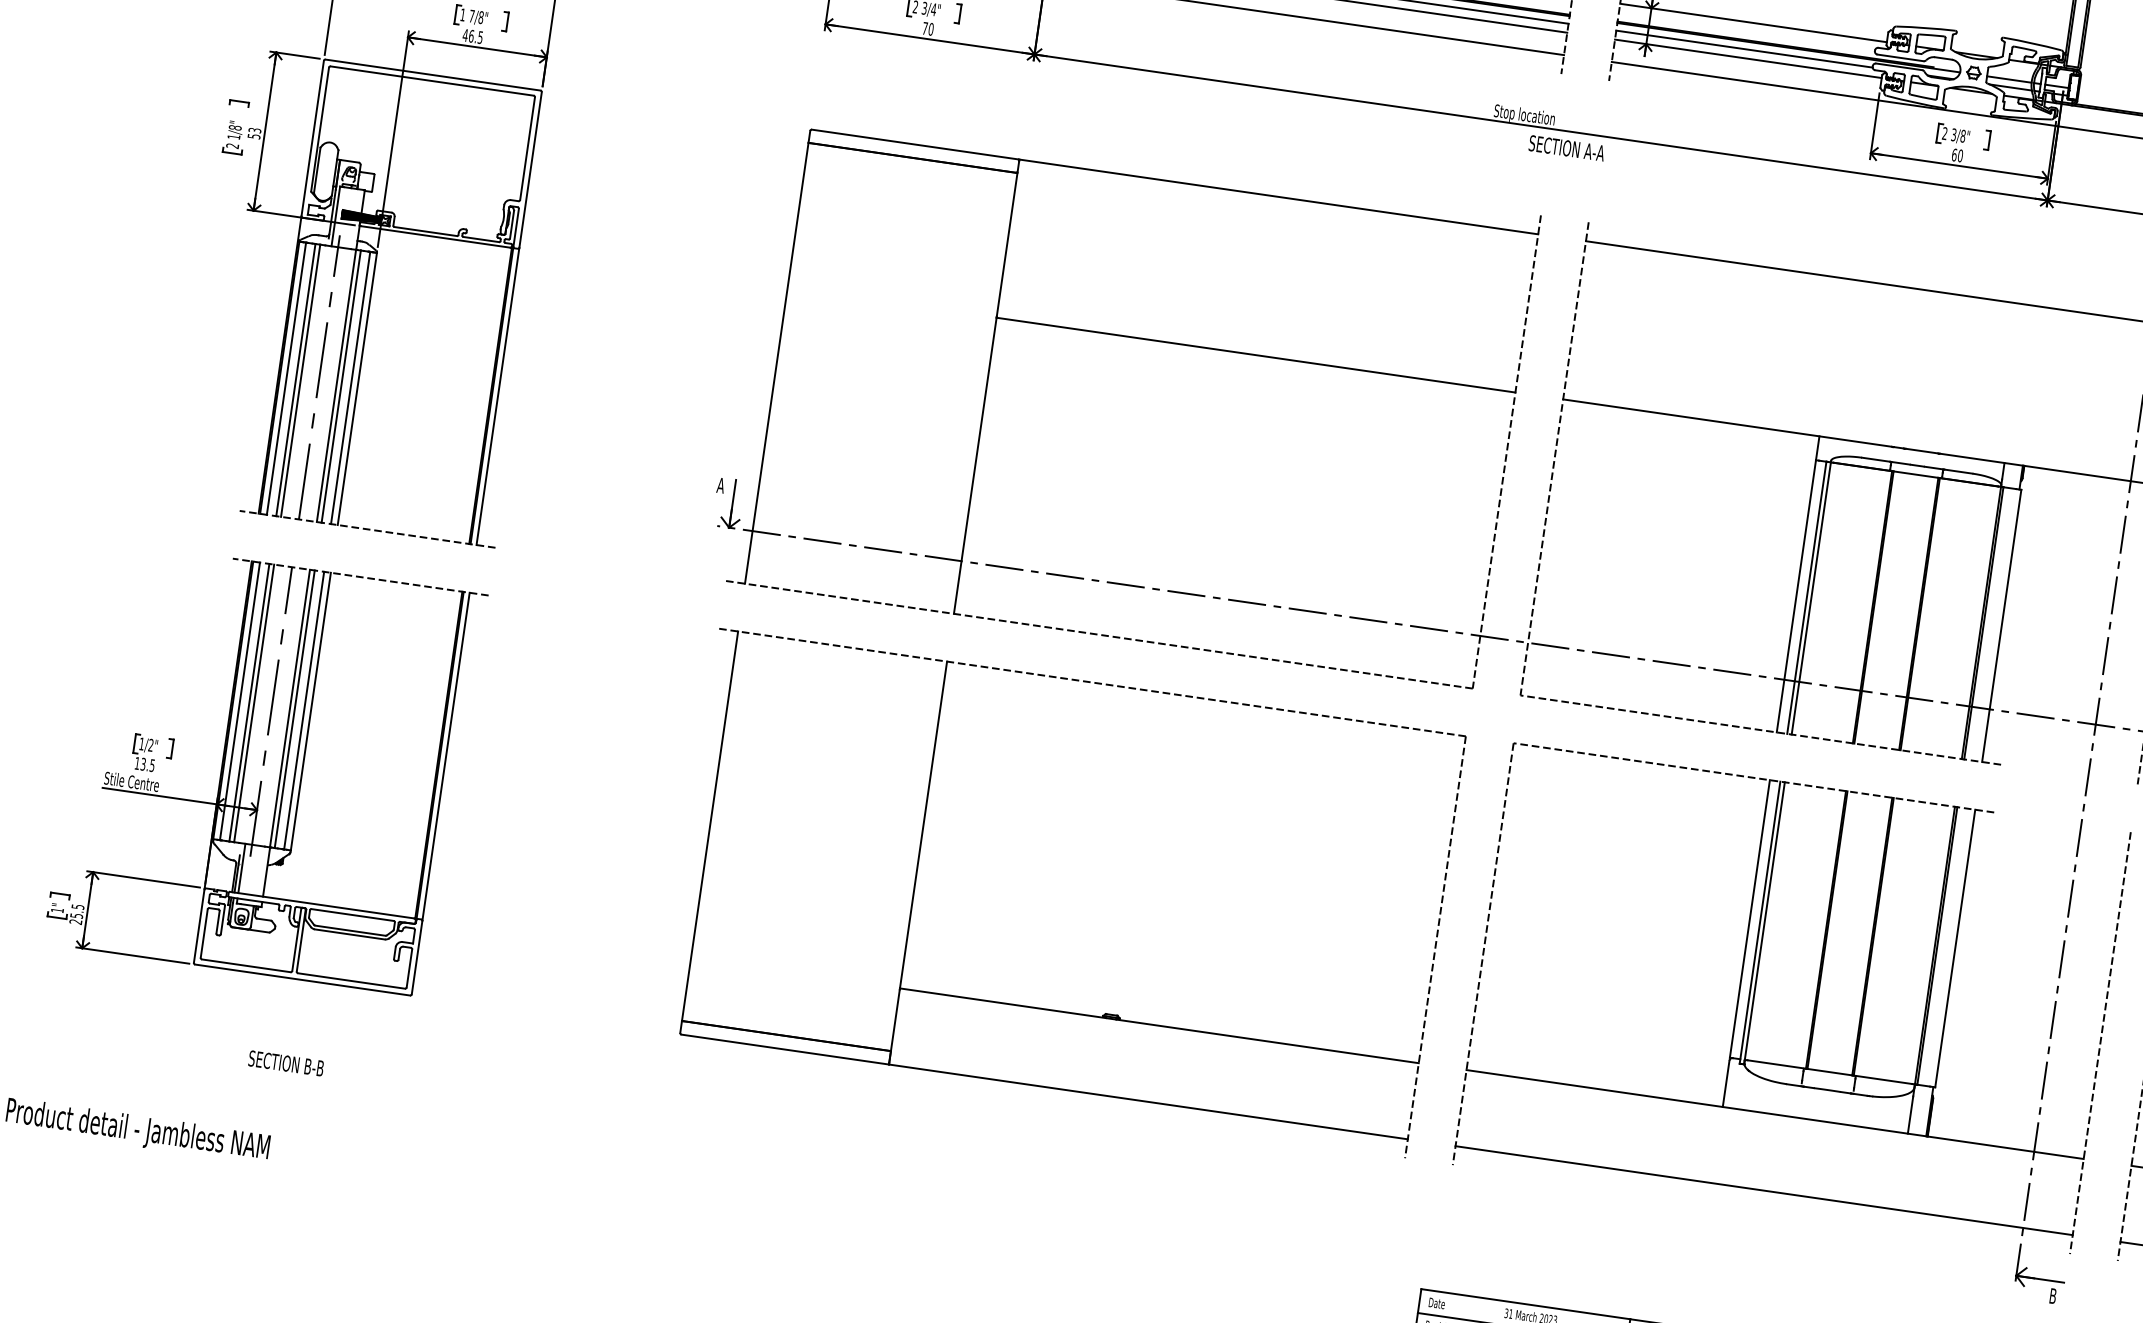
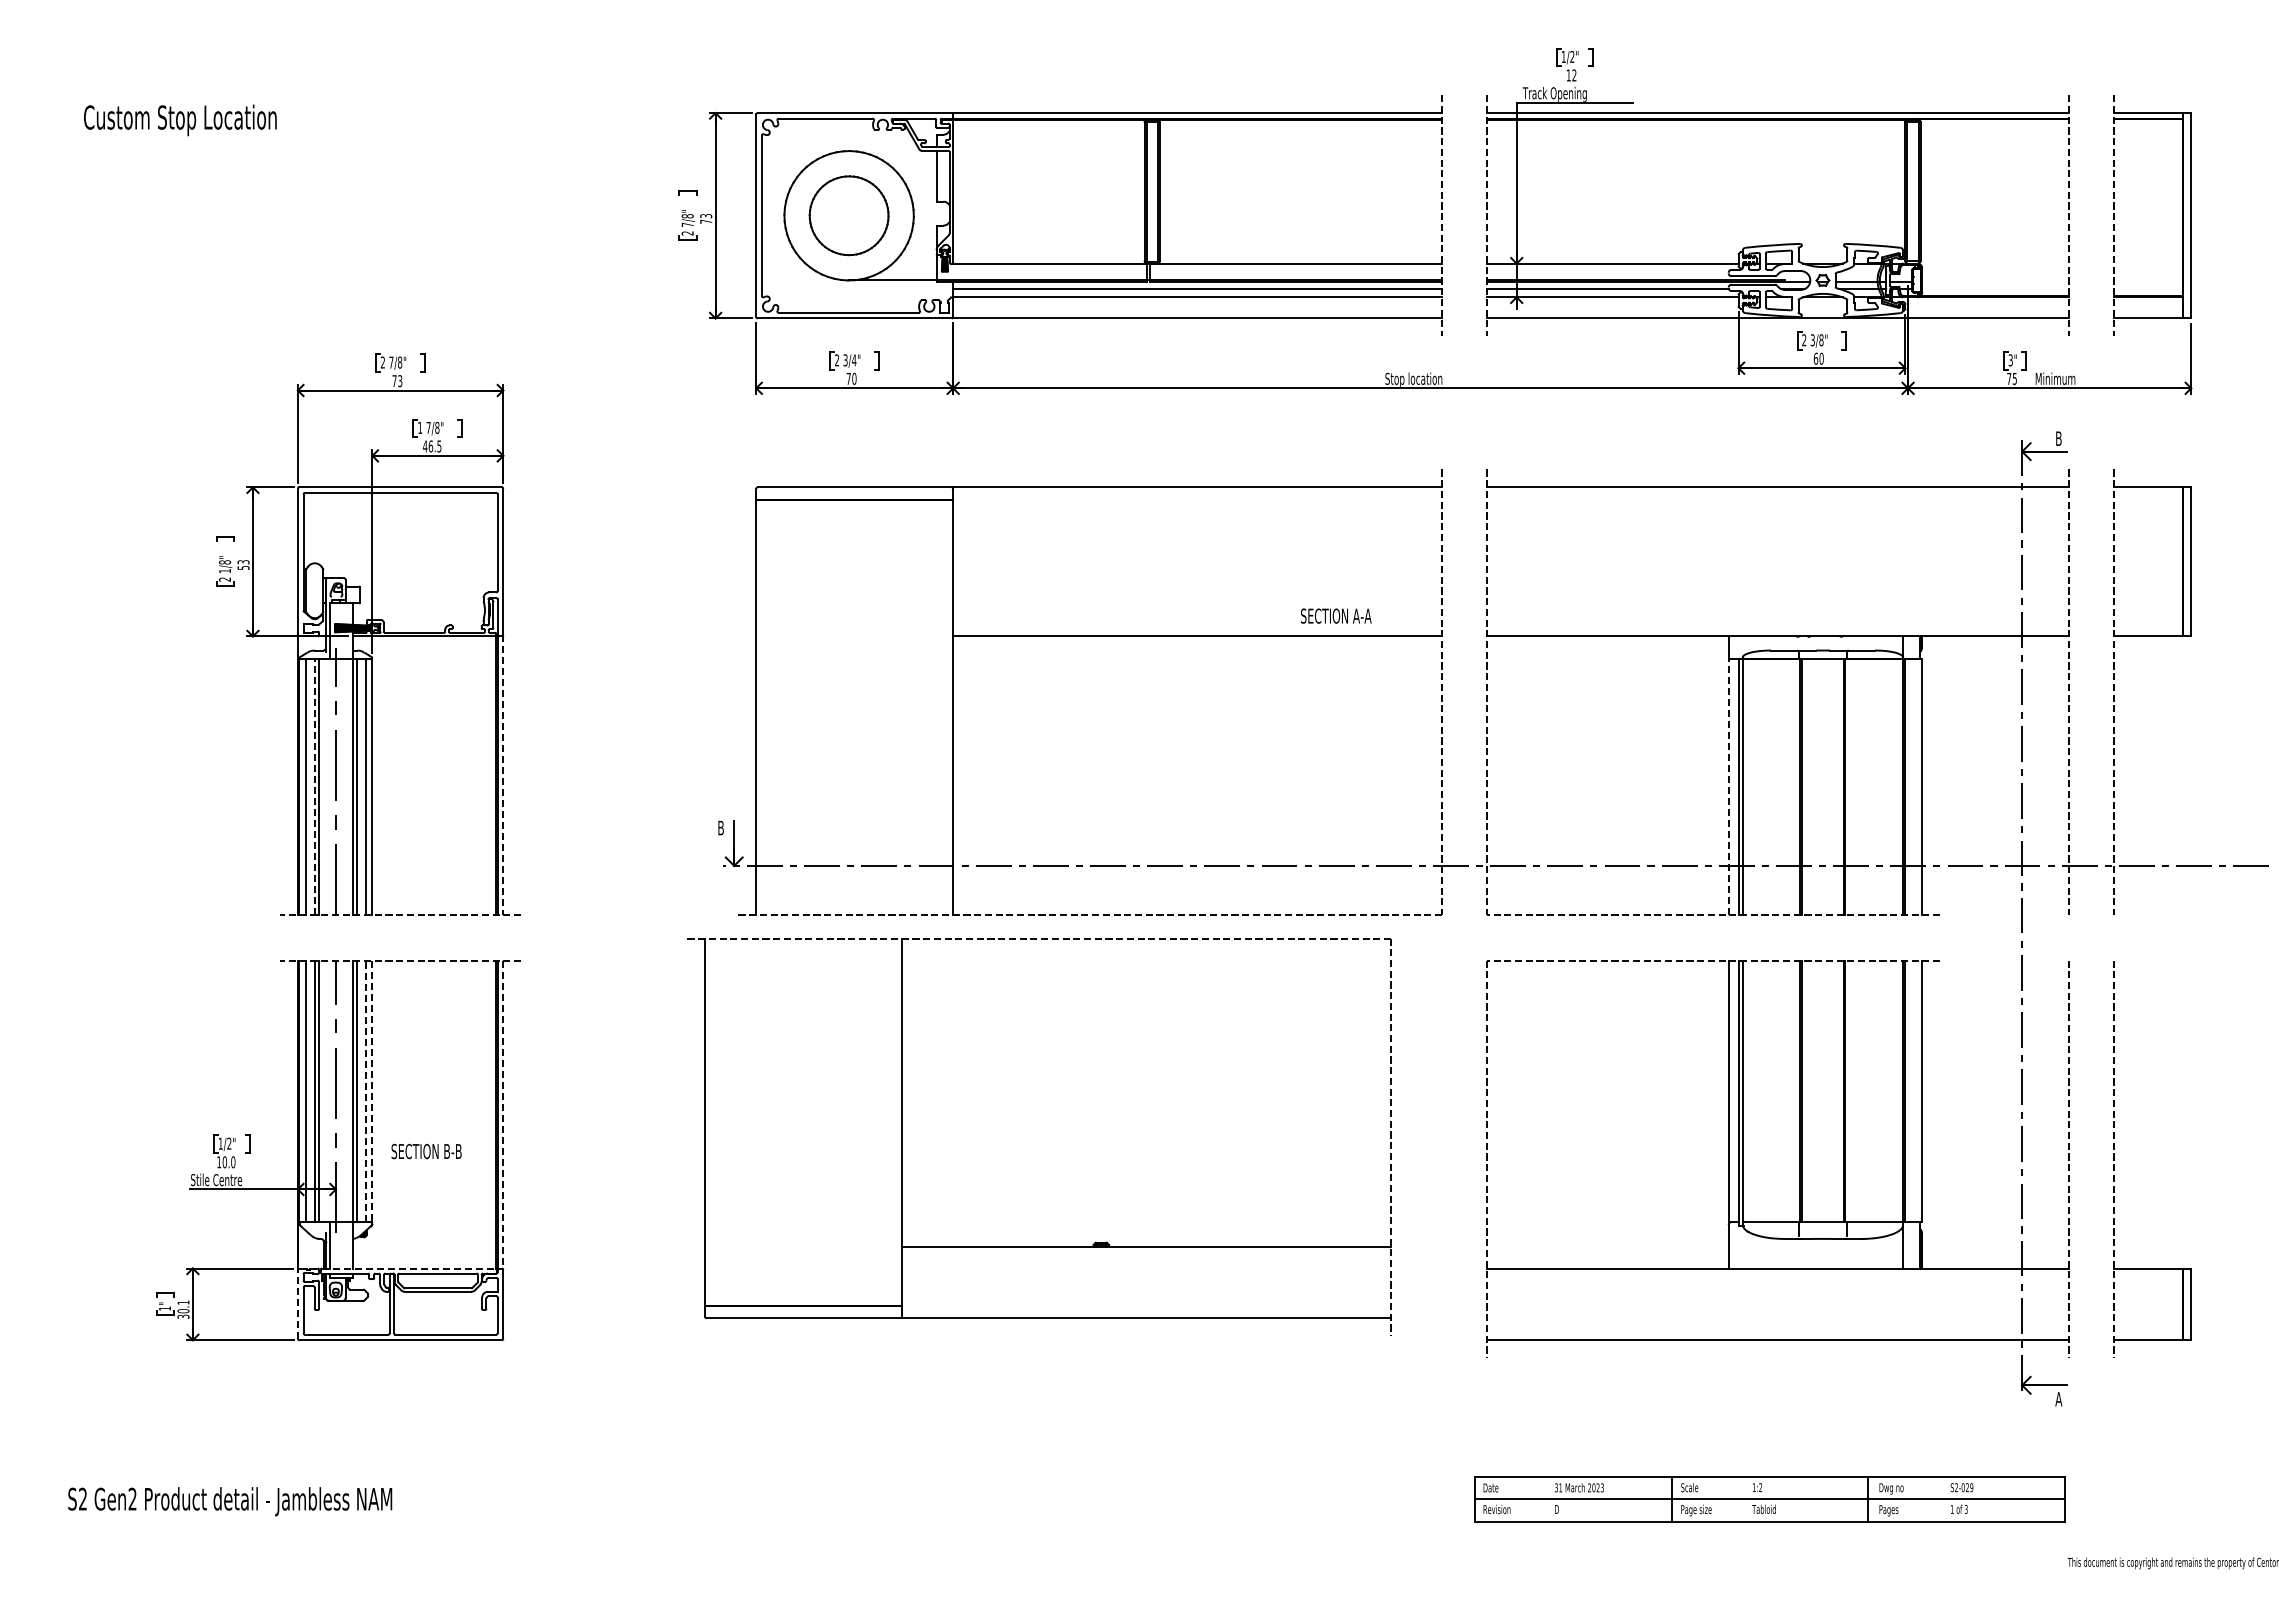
text: (1567, 147) -> (1336, 615), moved
line: (295, 379) -> (314, 786), solid -> dashed
line: (498, 396) -> (503, 775), solid -> dashed
text: (720, 484) -> (720, 827), A -> B
line: (1796, 595) -> (1728, 786), solid -> dashed
line: (304, 710) -> (366, 1091), solid -> dashed
line: (310, 711) -> (372, 1091), solid -> dashed
line: (446, 757) -> (503, 1115), solid -> dashed
text: (147, 765) -> (228, 1162), 13.5 -> 10.0
line: (322, 905) -> (408, 1268), solid -> dashed
text: (76, 914) -> (183, 1309), 25.5 -> 30.1
line: (198, 926) -> (297, 1304), solid -> dashed
part: (1045, 1009) -> (1039, 1246), moved
text: (286, 1063) -> (426, 1151), moved
text: (2052, 1296) -> (2058, 1399), B -> A

